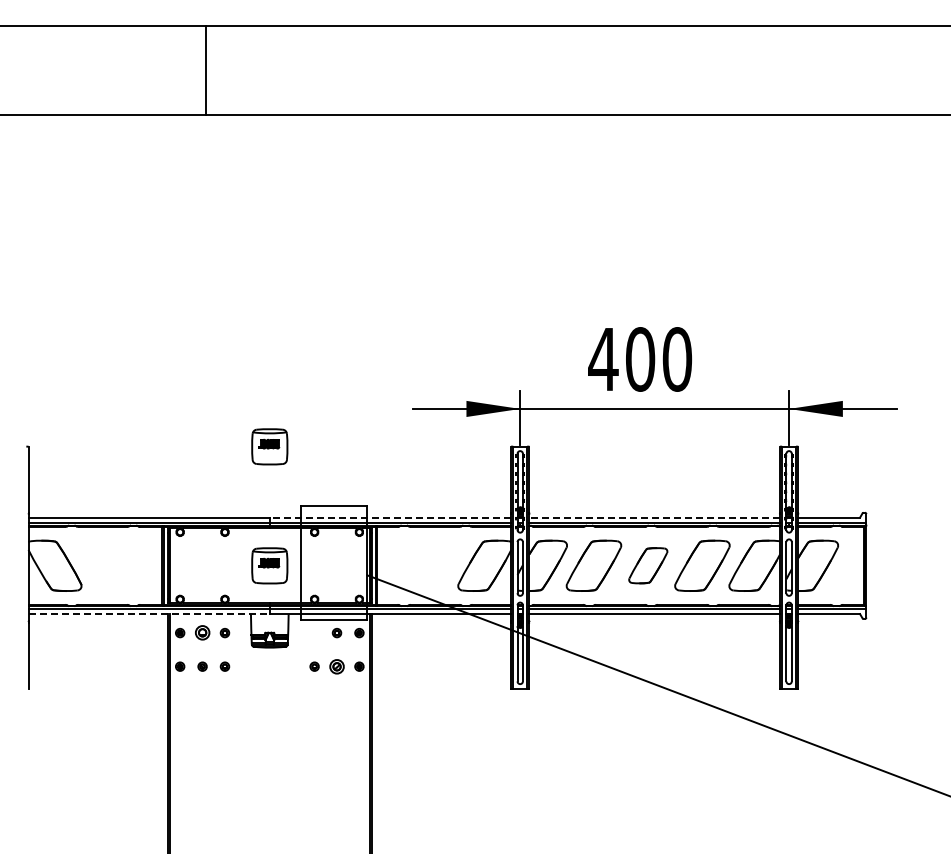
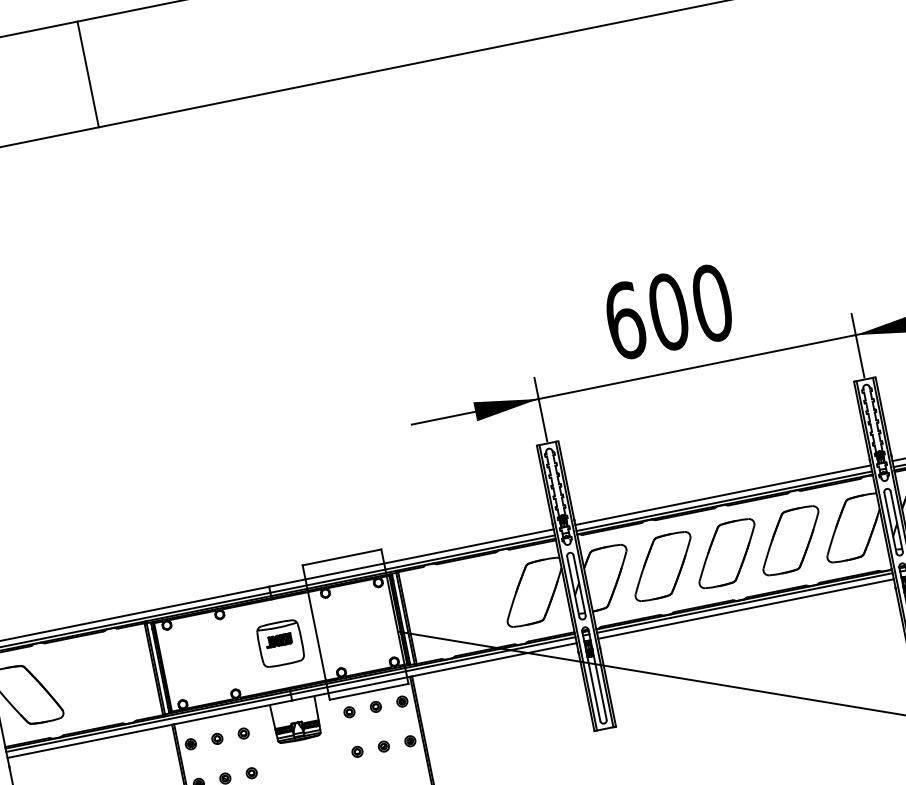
text: (603, 359) -> (625, 320), 400 -> 600
part: (269, 446) -> (251, 502), removed
line: (390, 517) -> (411, 557), dashed -> solid
line: (654, 517) -> (722, 495), dashed -> solid
part: (648, 565) -> (727, 553), size x1.43
line: (149, 614) -> (150, 729), dashed -> solid
part: (202, 633) -> (217, 739), size x0.62
part: (314, 633) -> (349, 712), added
part: (336, 666) -> (383, 746), size x0.62

